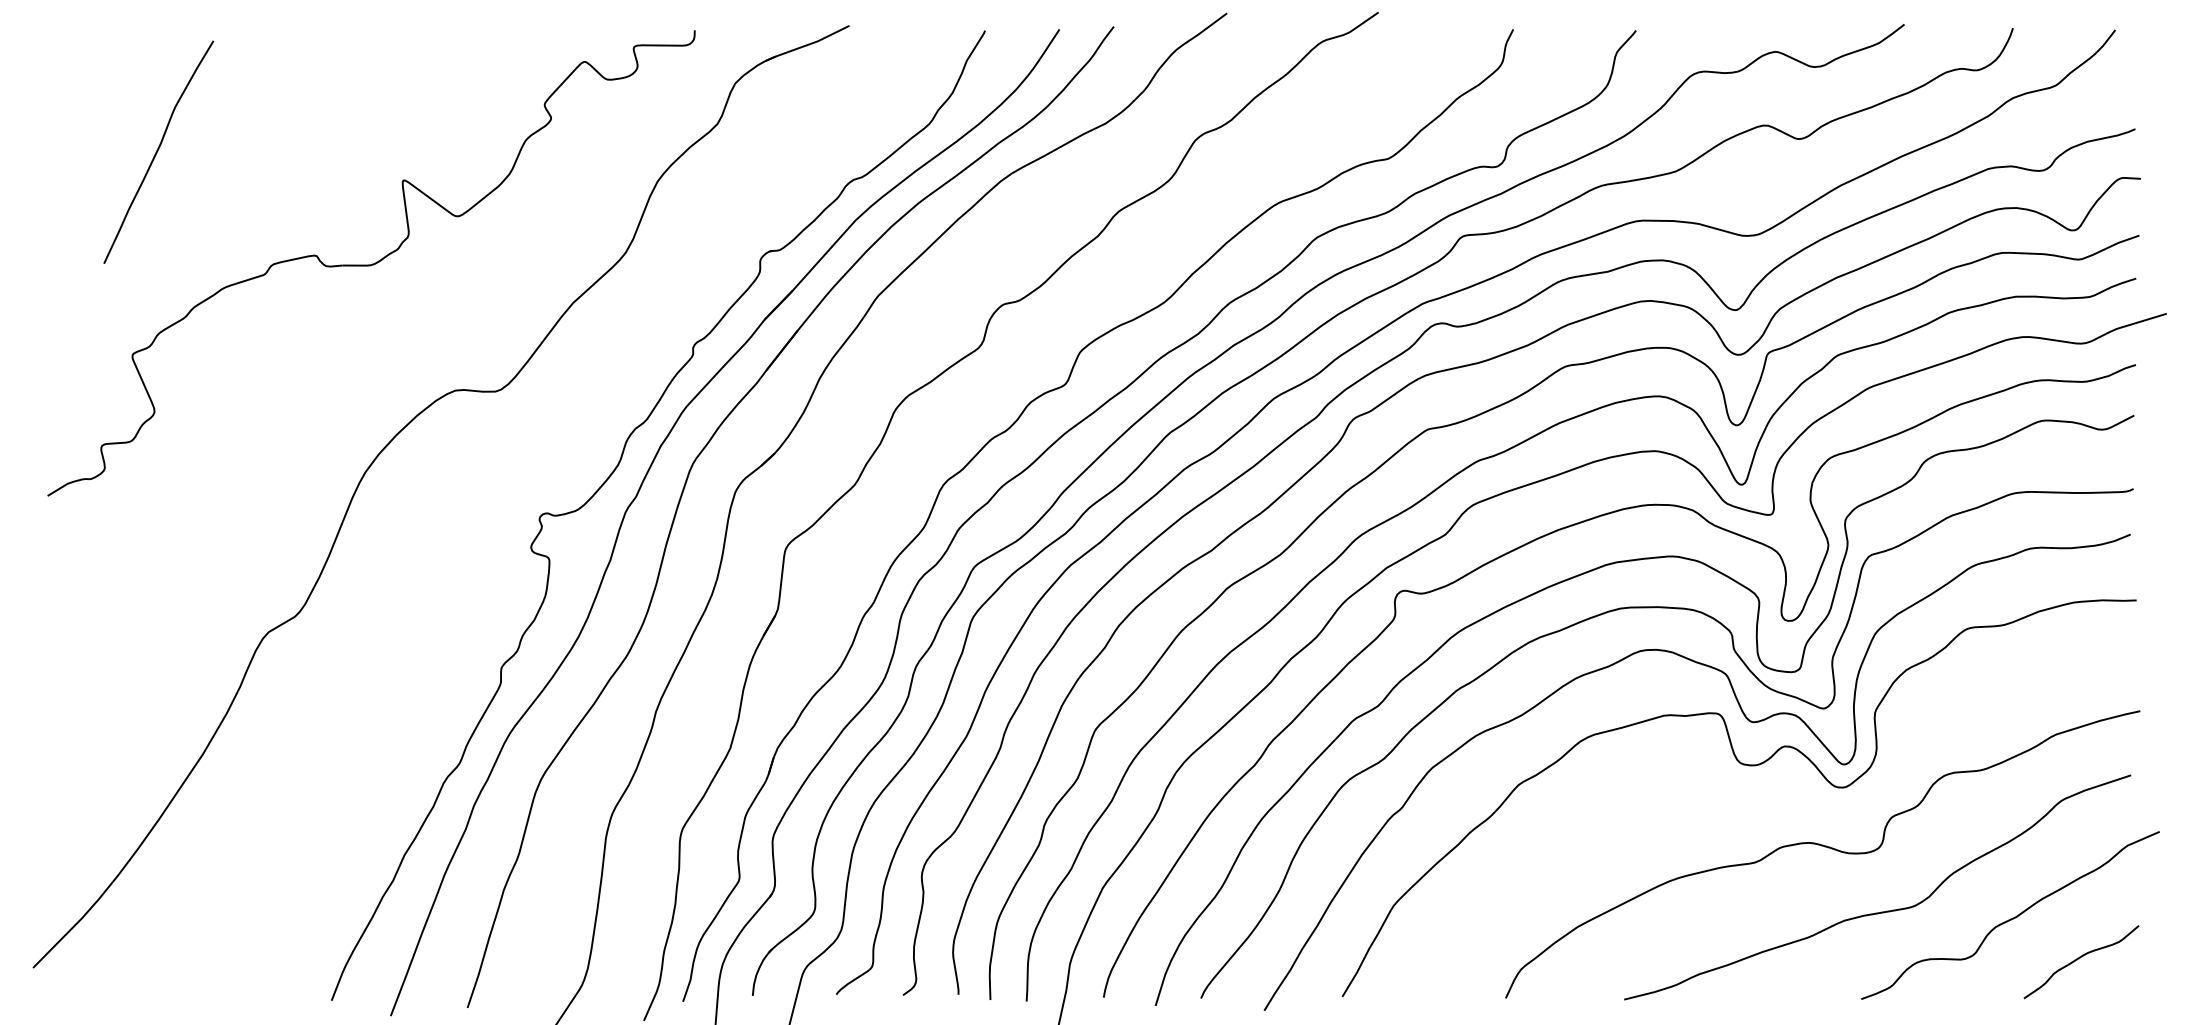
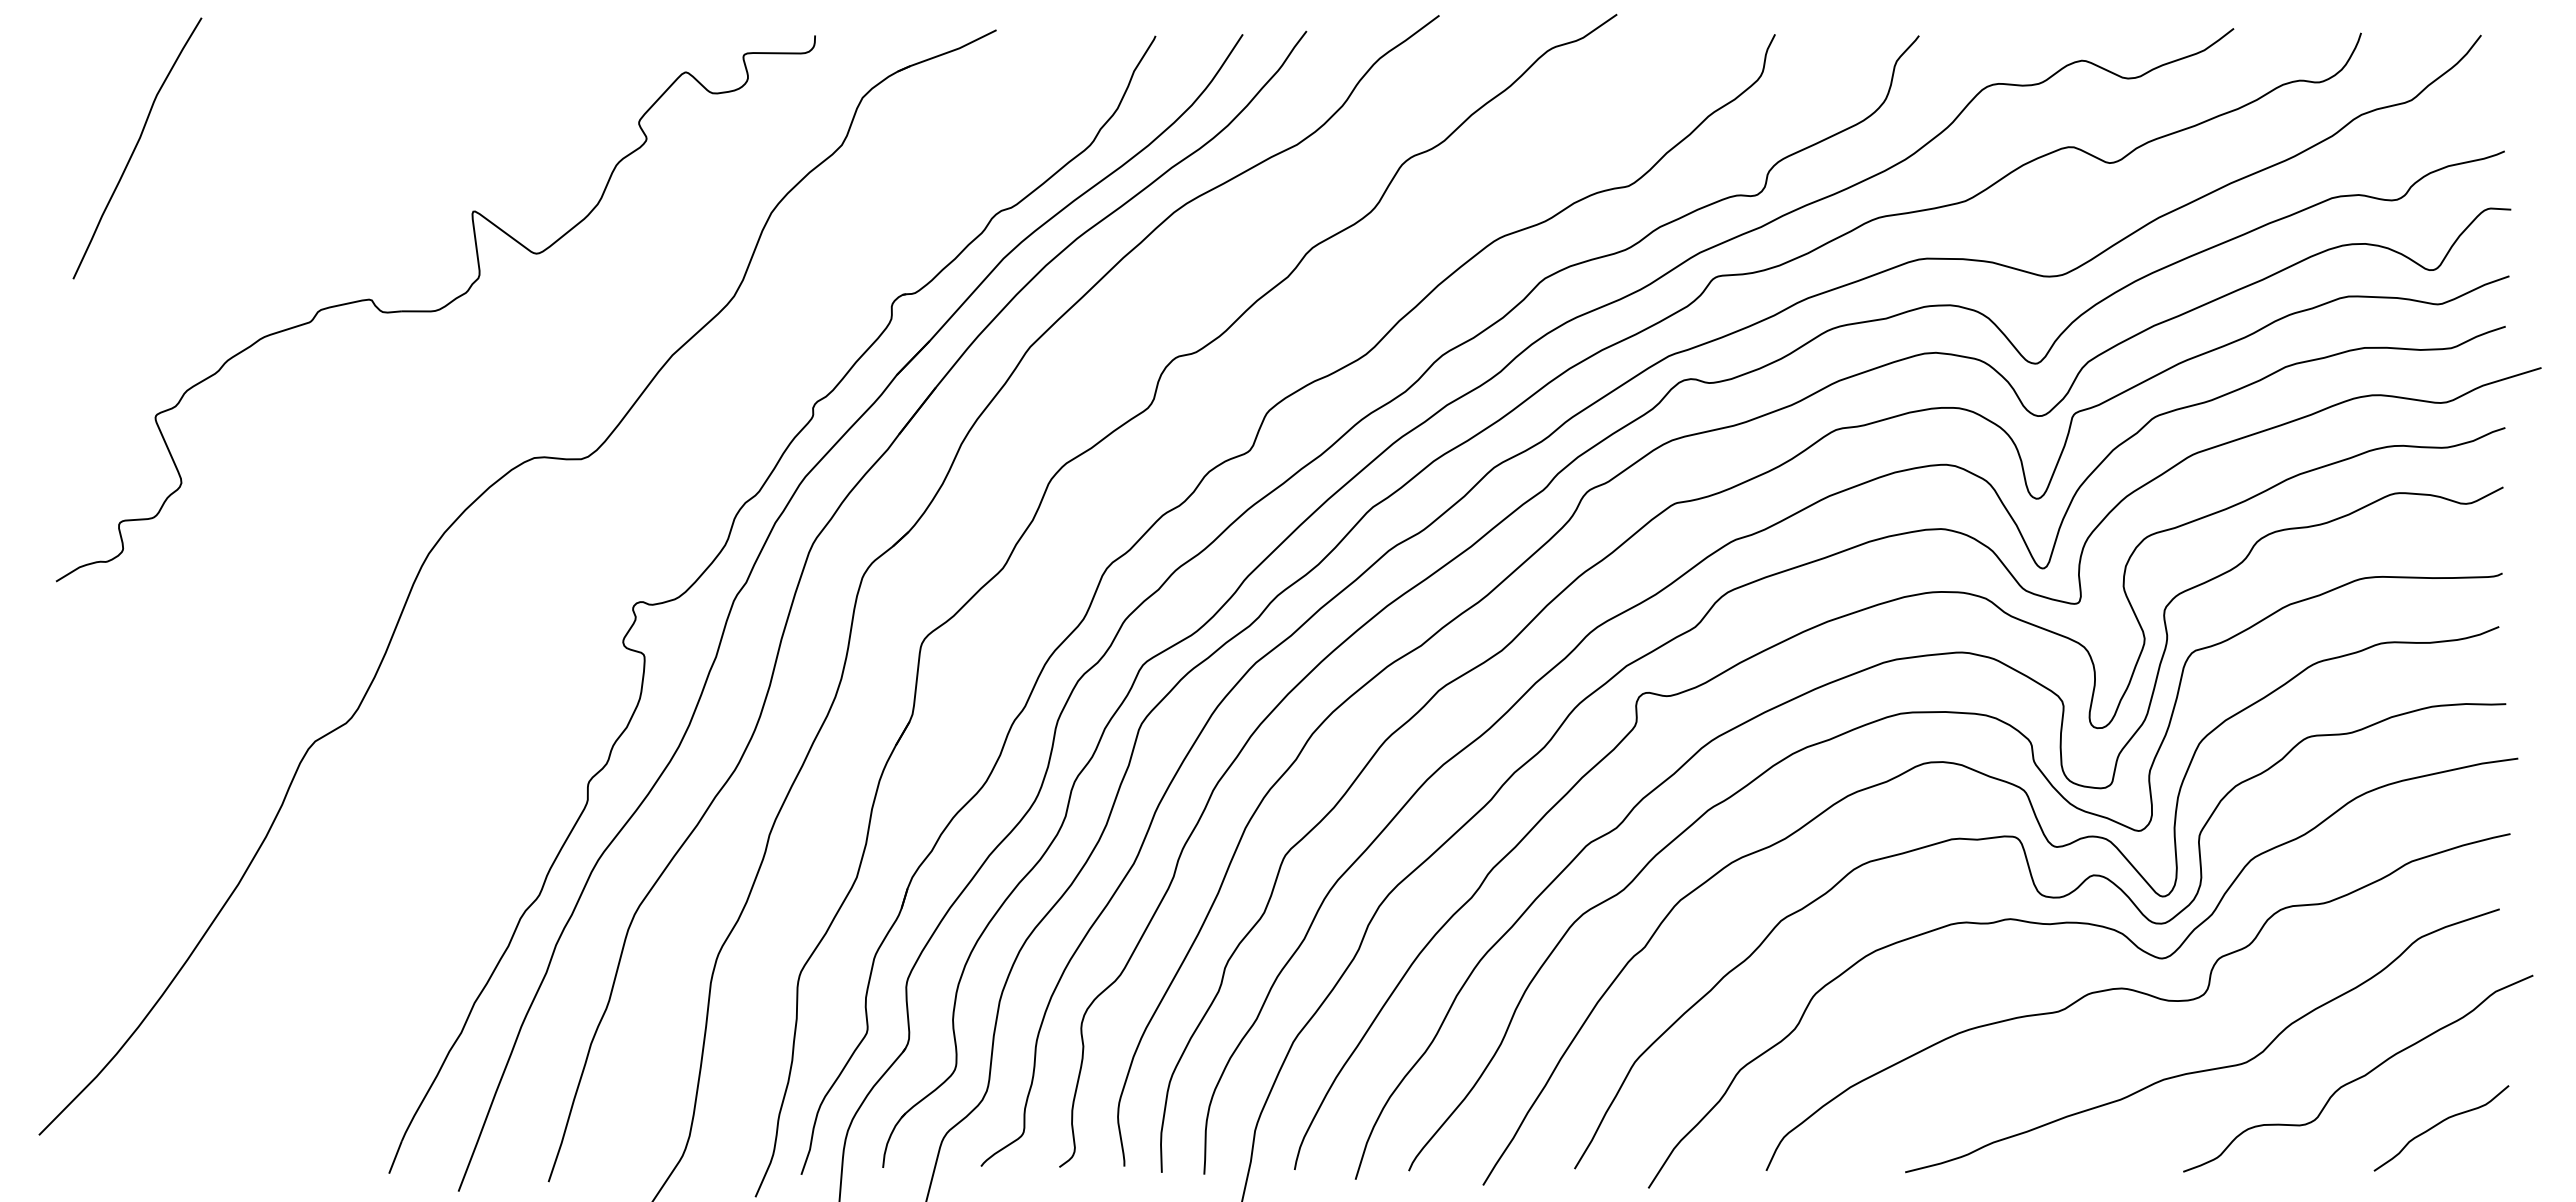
curve: (158, 151) -> (136, 147), moved
curve: (1782, 789) -> (2090, 925), added

